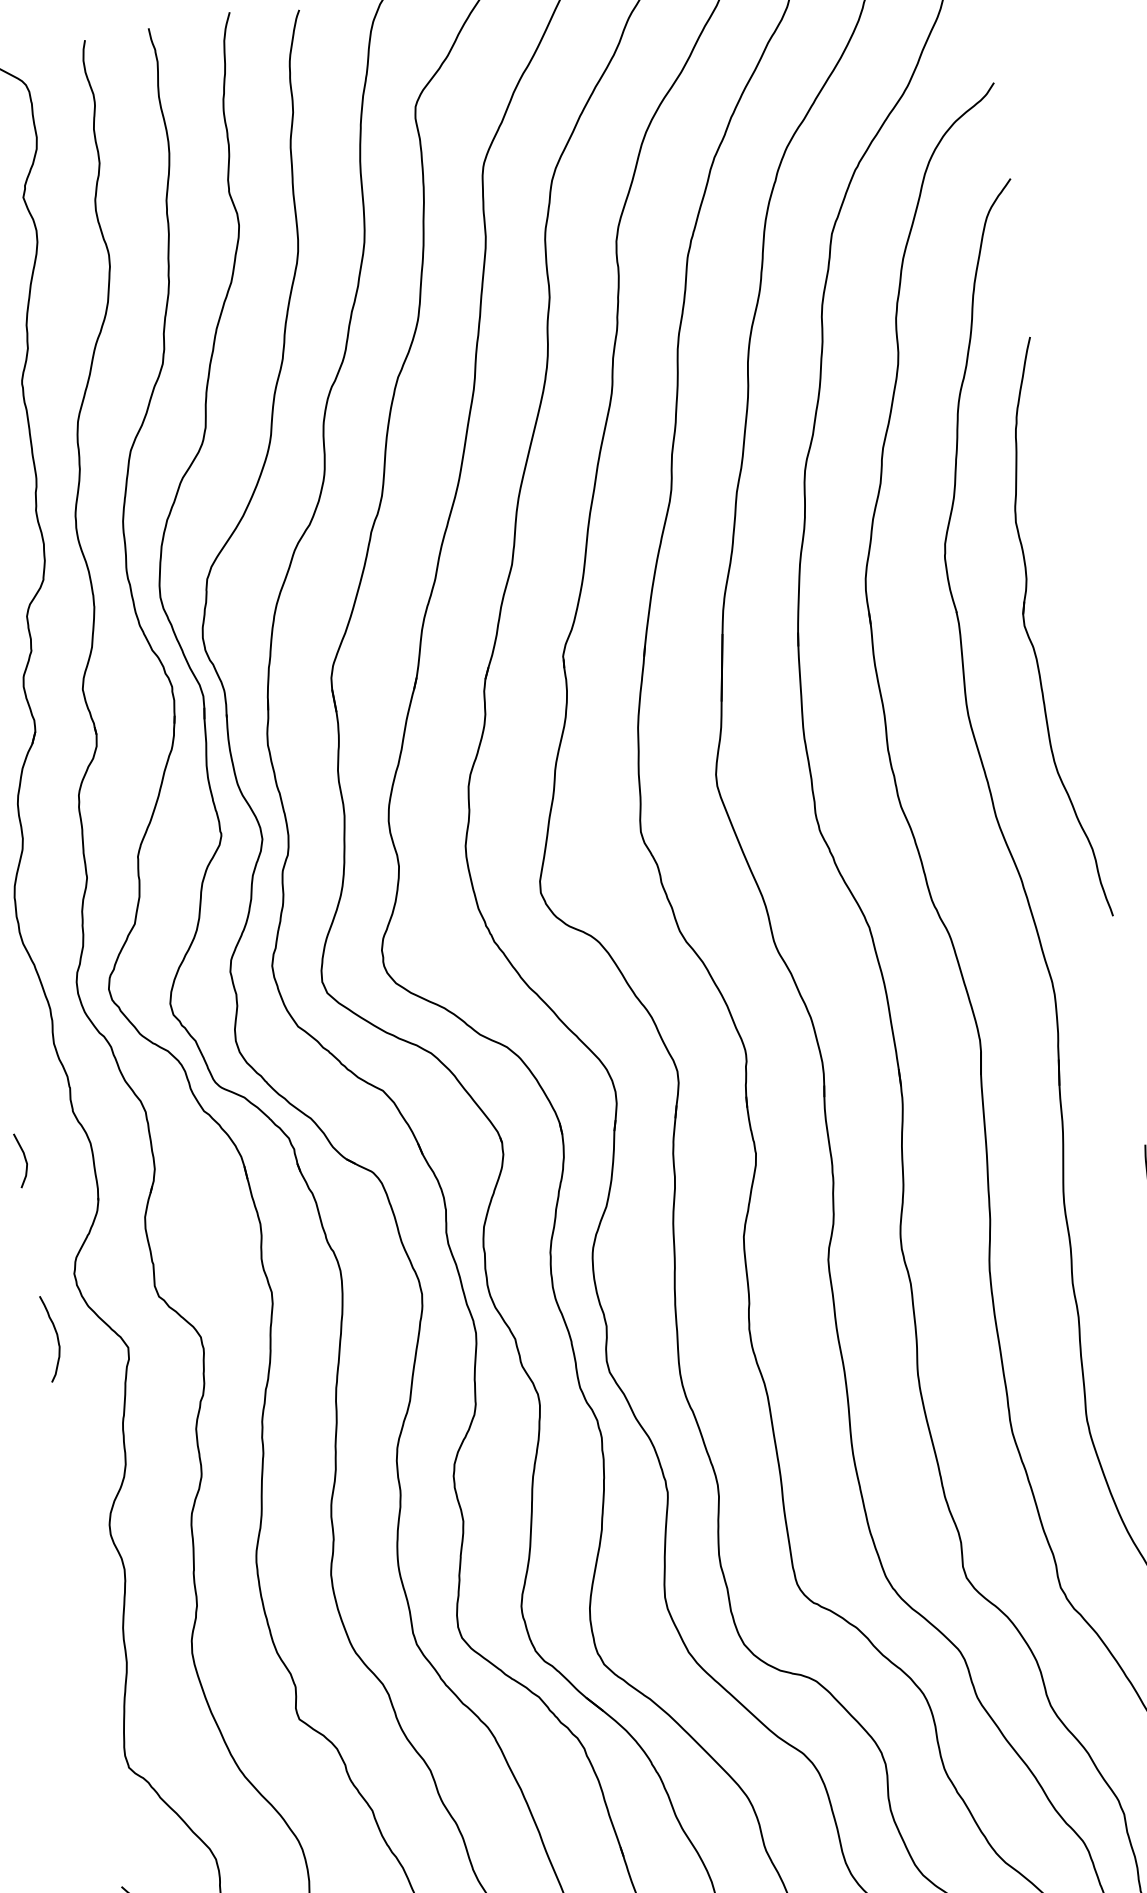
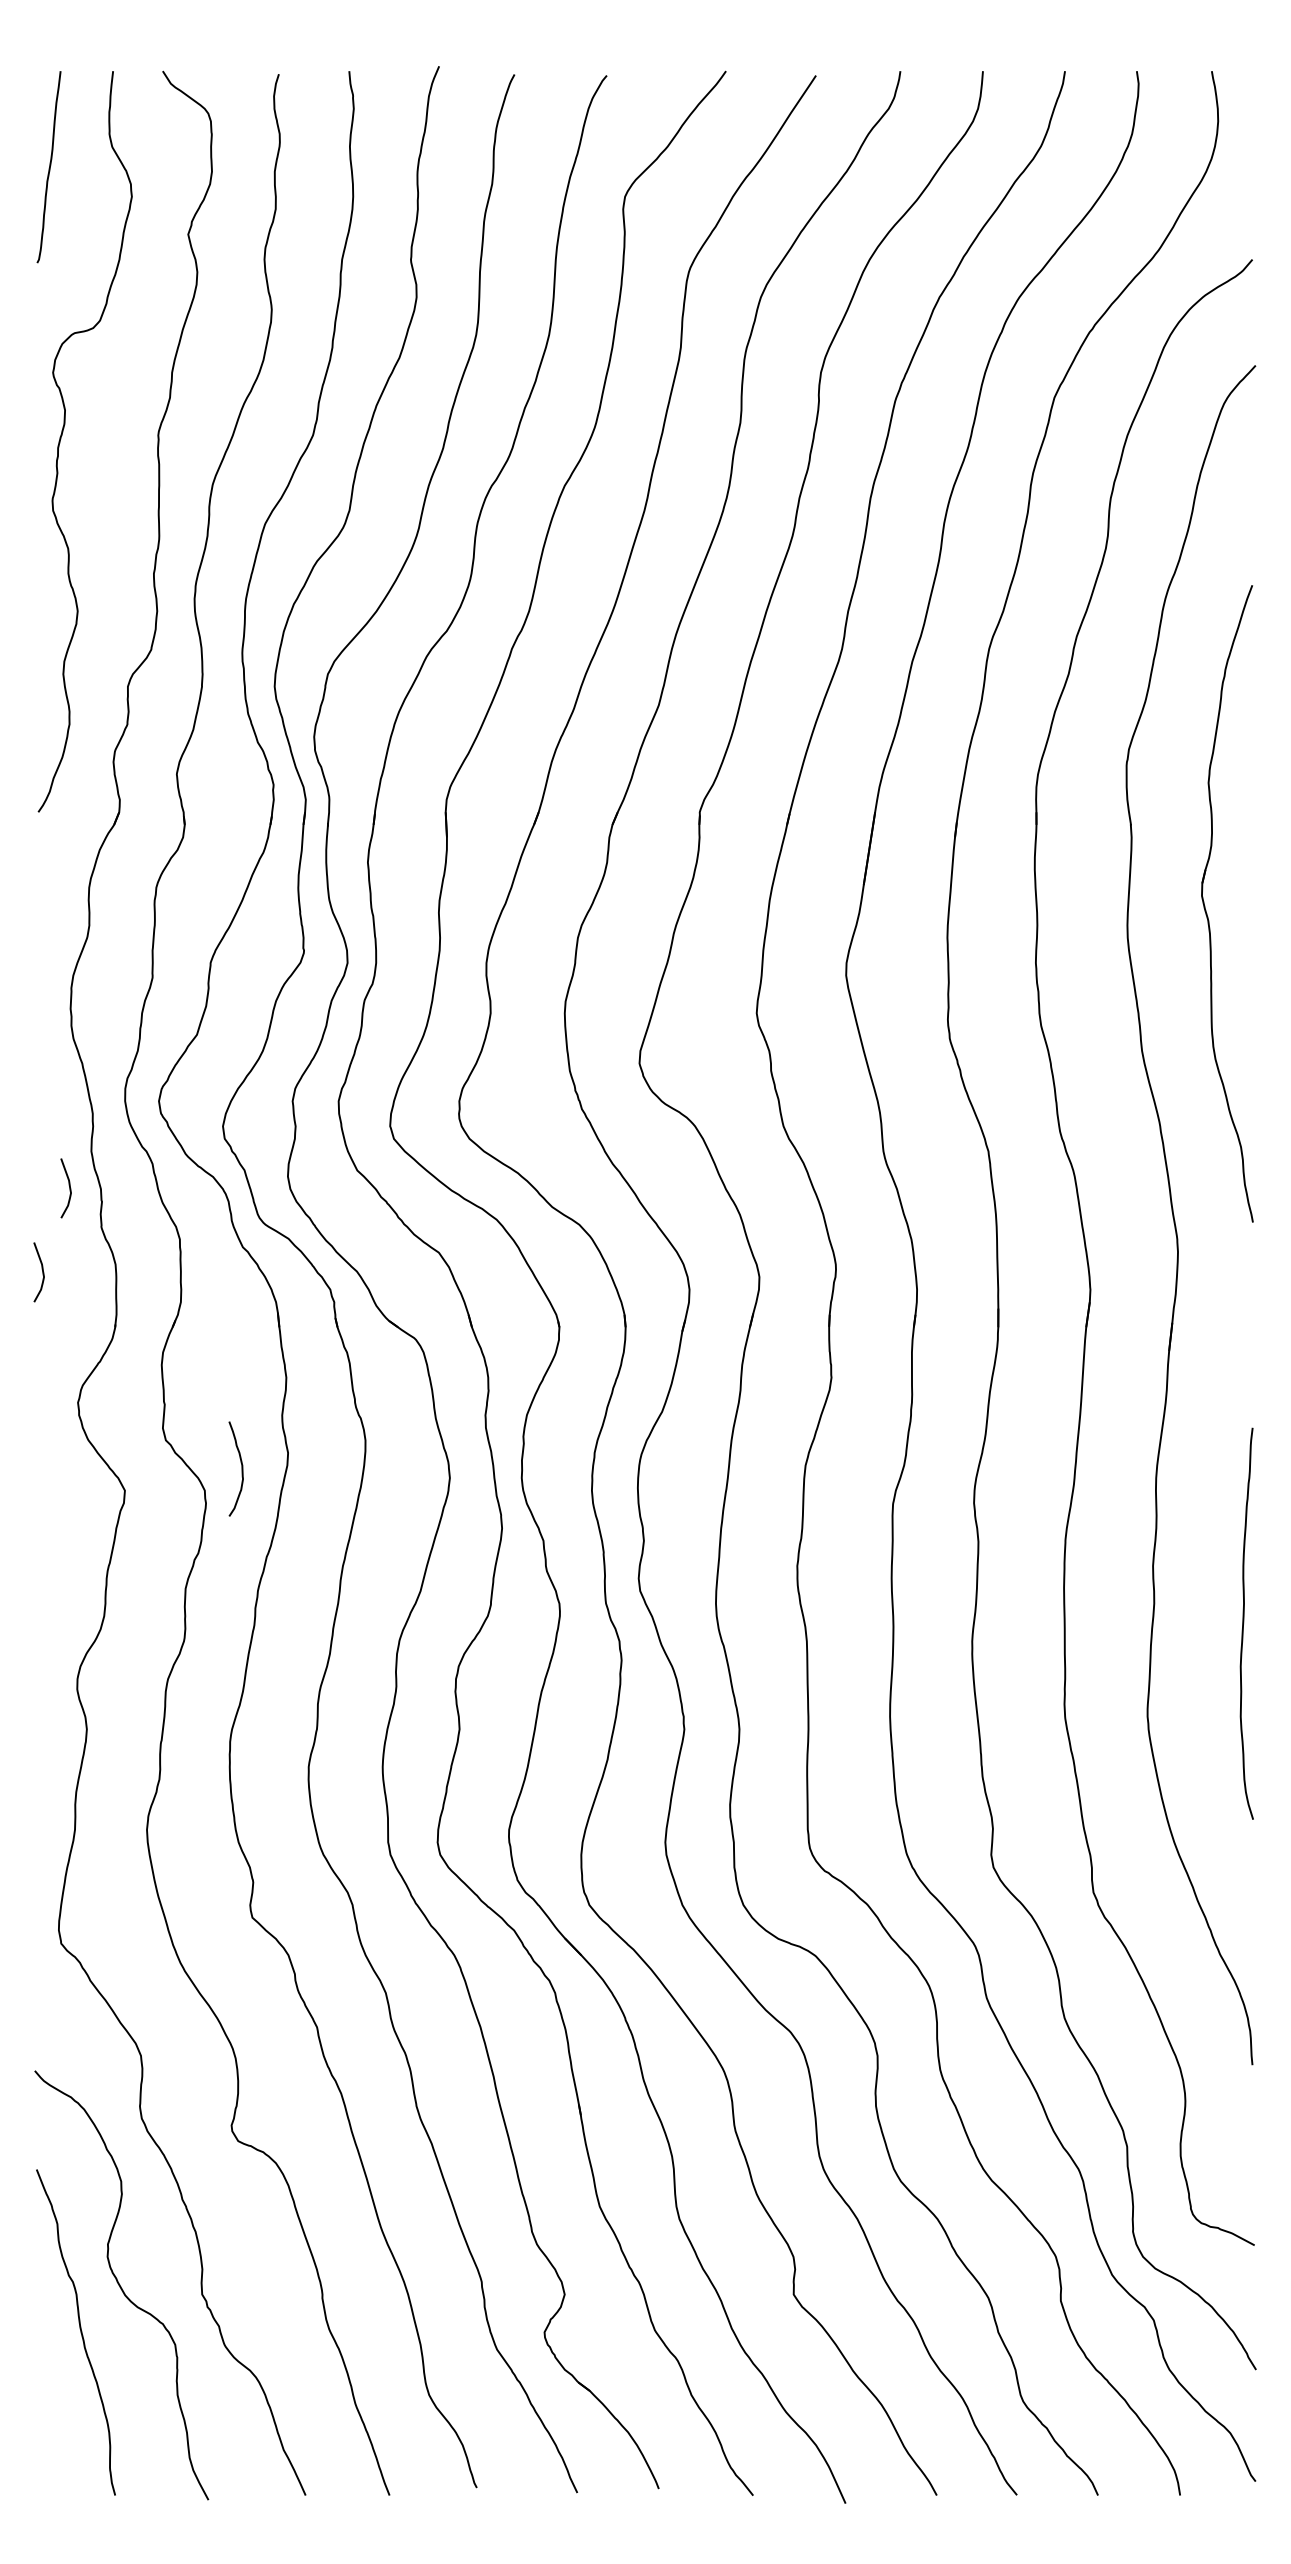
part: (1028, 634) -> (1205, 905), moved
curve: (38, 1080) -> (69, 1188), added
curve: (56, 1337) -> (241, 1468), moved

